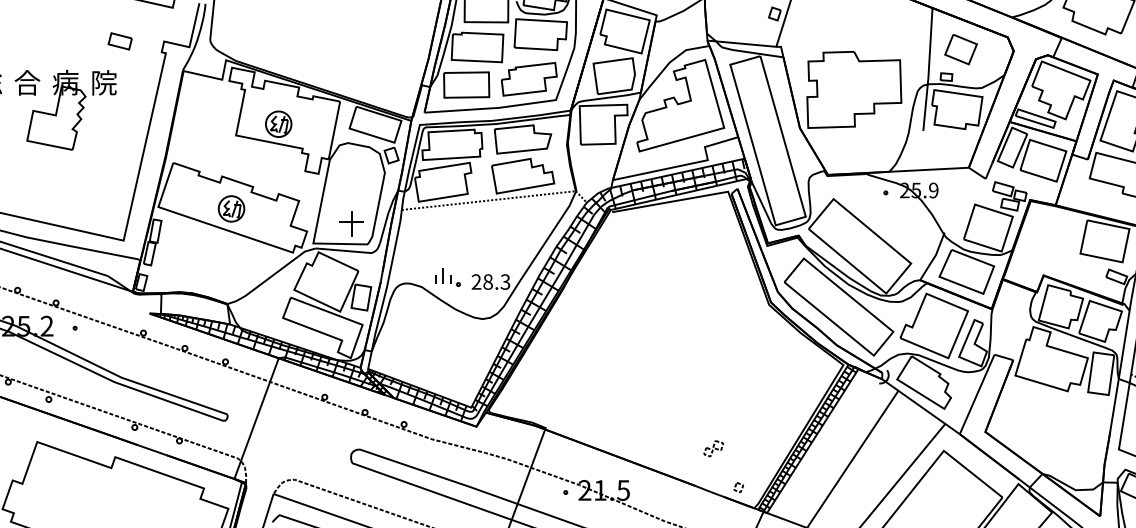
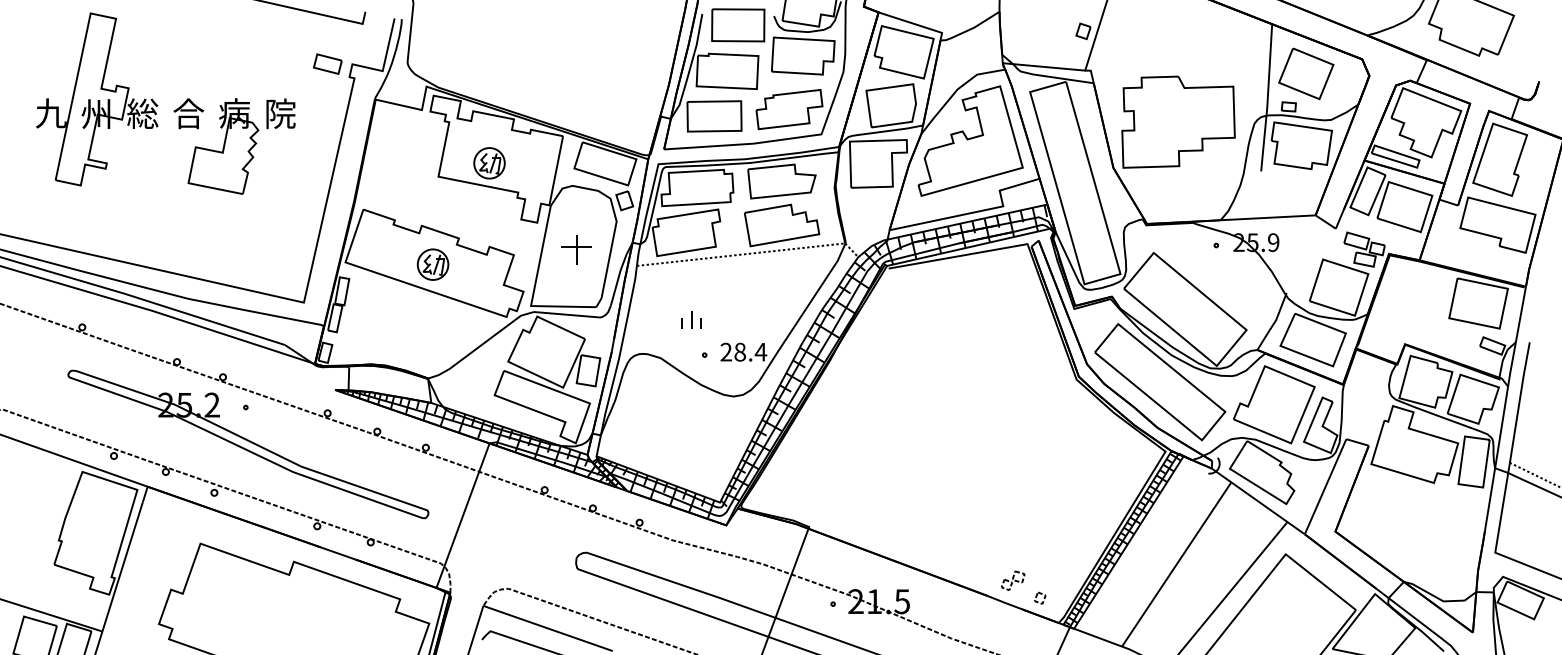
part: (119, 40) -> (327, 63), moved
part: (961, 49) -> (1306, 73), size x1.43
part: (351, 223) -> (576, 249), moved
part: (443, 275) -> (691, 319), moved
text: (505, 281) -> (760, 351), 28.3 -> 28.4
part: (713, 448) -> (1013, 580), moved

